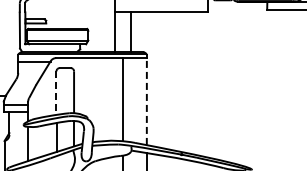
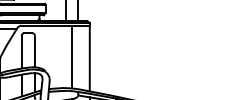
line: (56, 93) -> (21, 52), dashed -> solid
line: (146, 101) -> (89, 58), dashed -> solid

